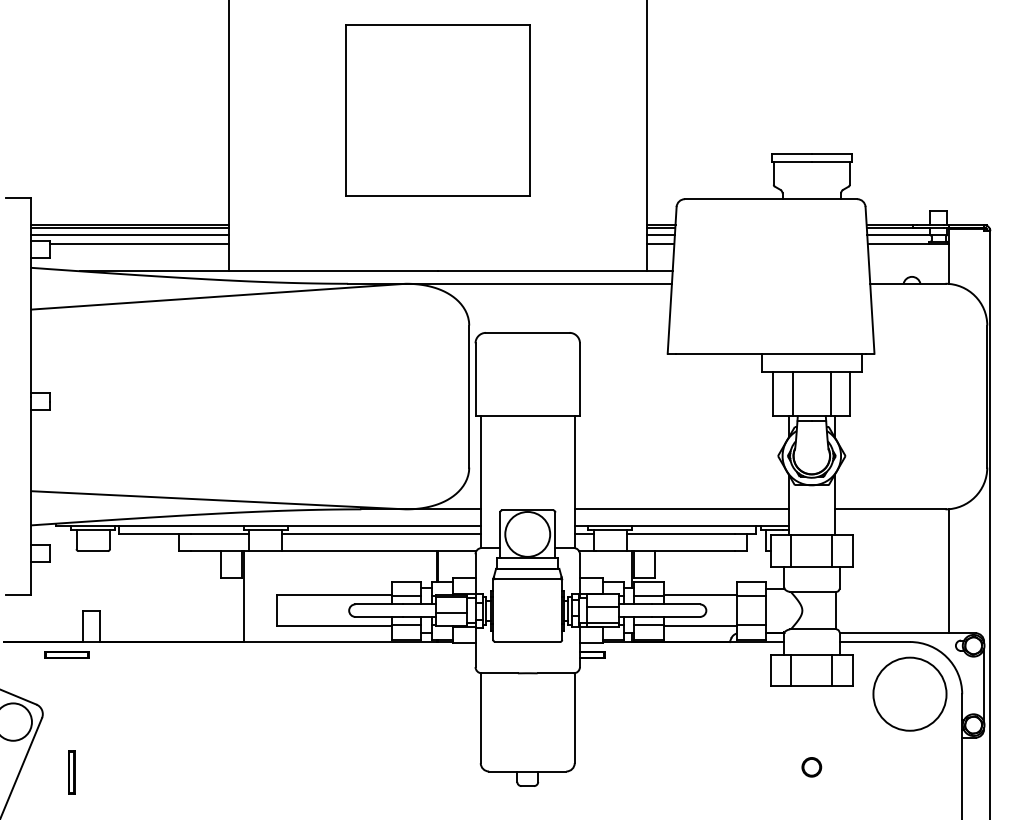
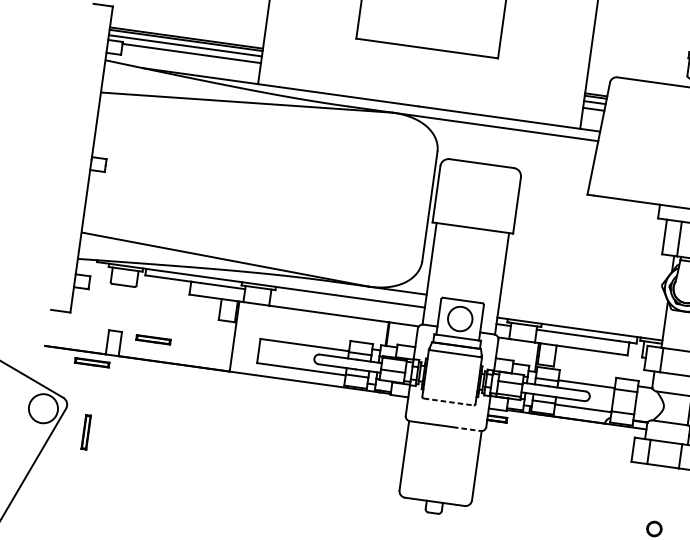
line: (681, 509) -> (581, 316), removed
circle: (527, 533) -> (460, 318), size x0.7
line: (381, 534) -> (347, 303), removed
part: (140, 614) -> (153, 339), added
line: (528, 642) -> (449, 402), solid -> dashed
line: (556, 673) -> (467, 429), solid -> dashed
part: (71, 772) -> (85, 432), moved

